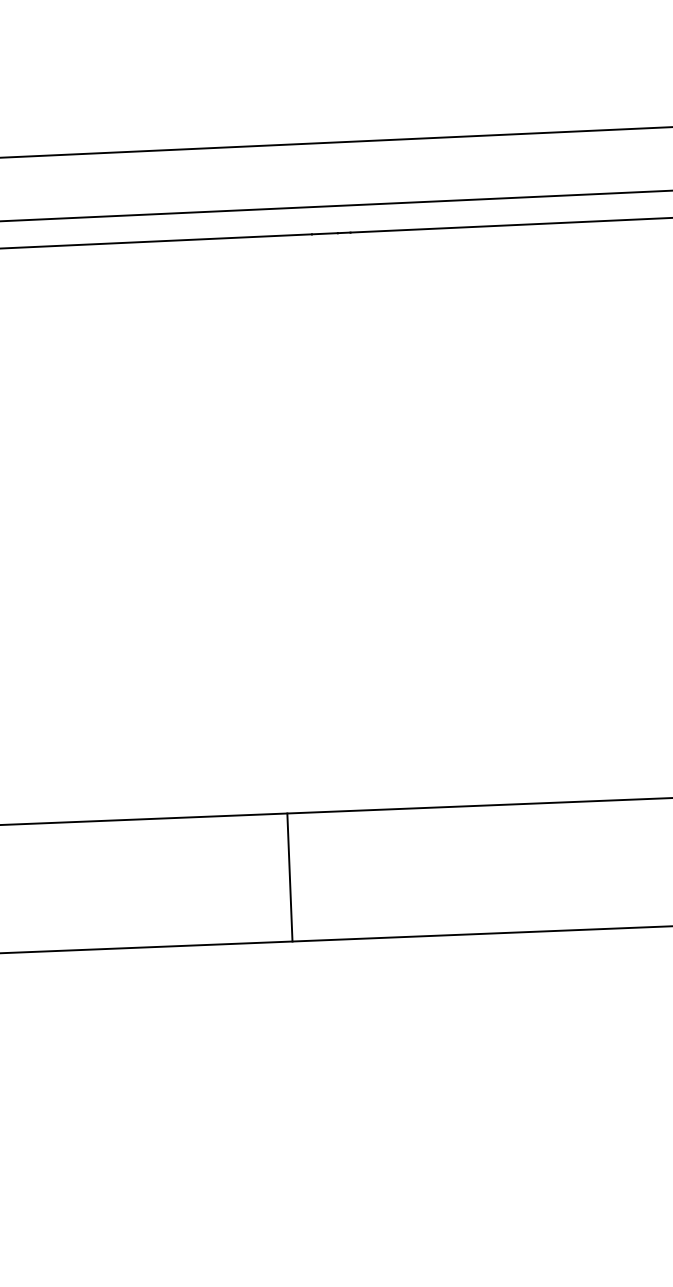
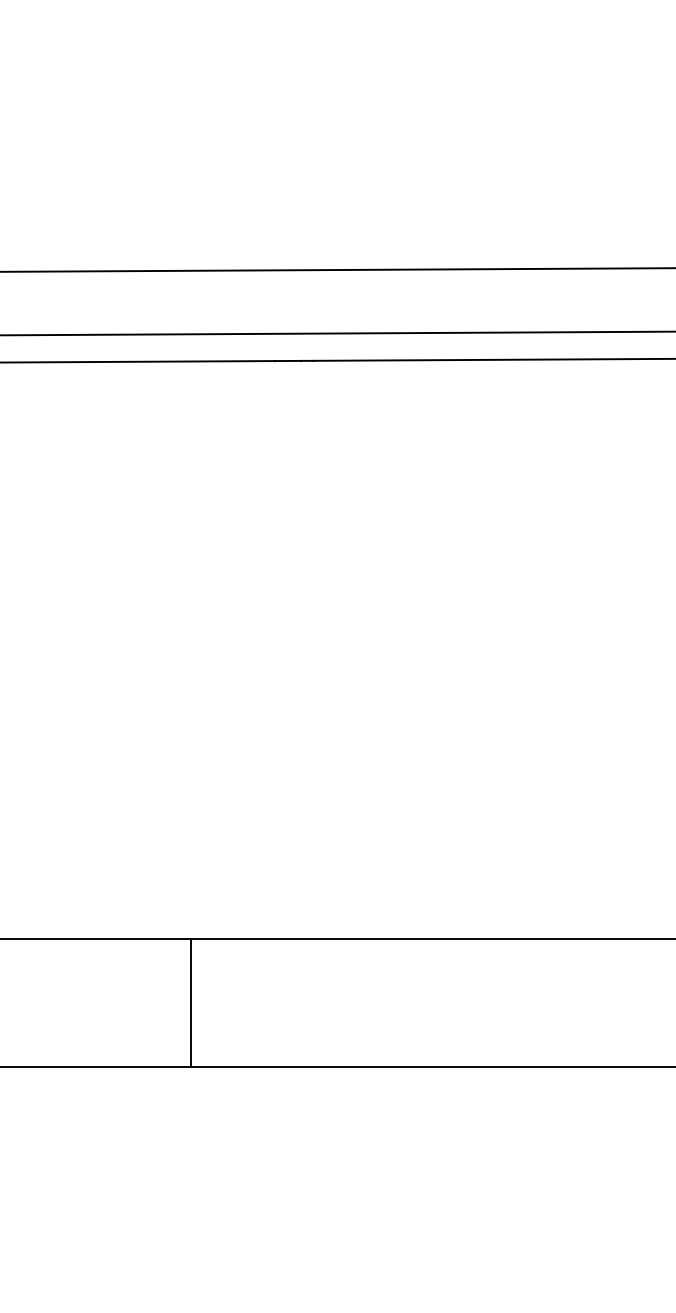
line: (289, 877) -> (191, 1002), moved

